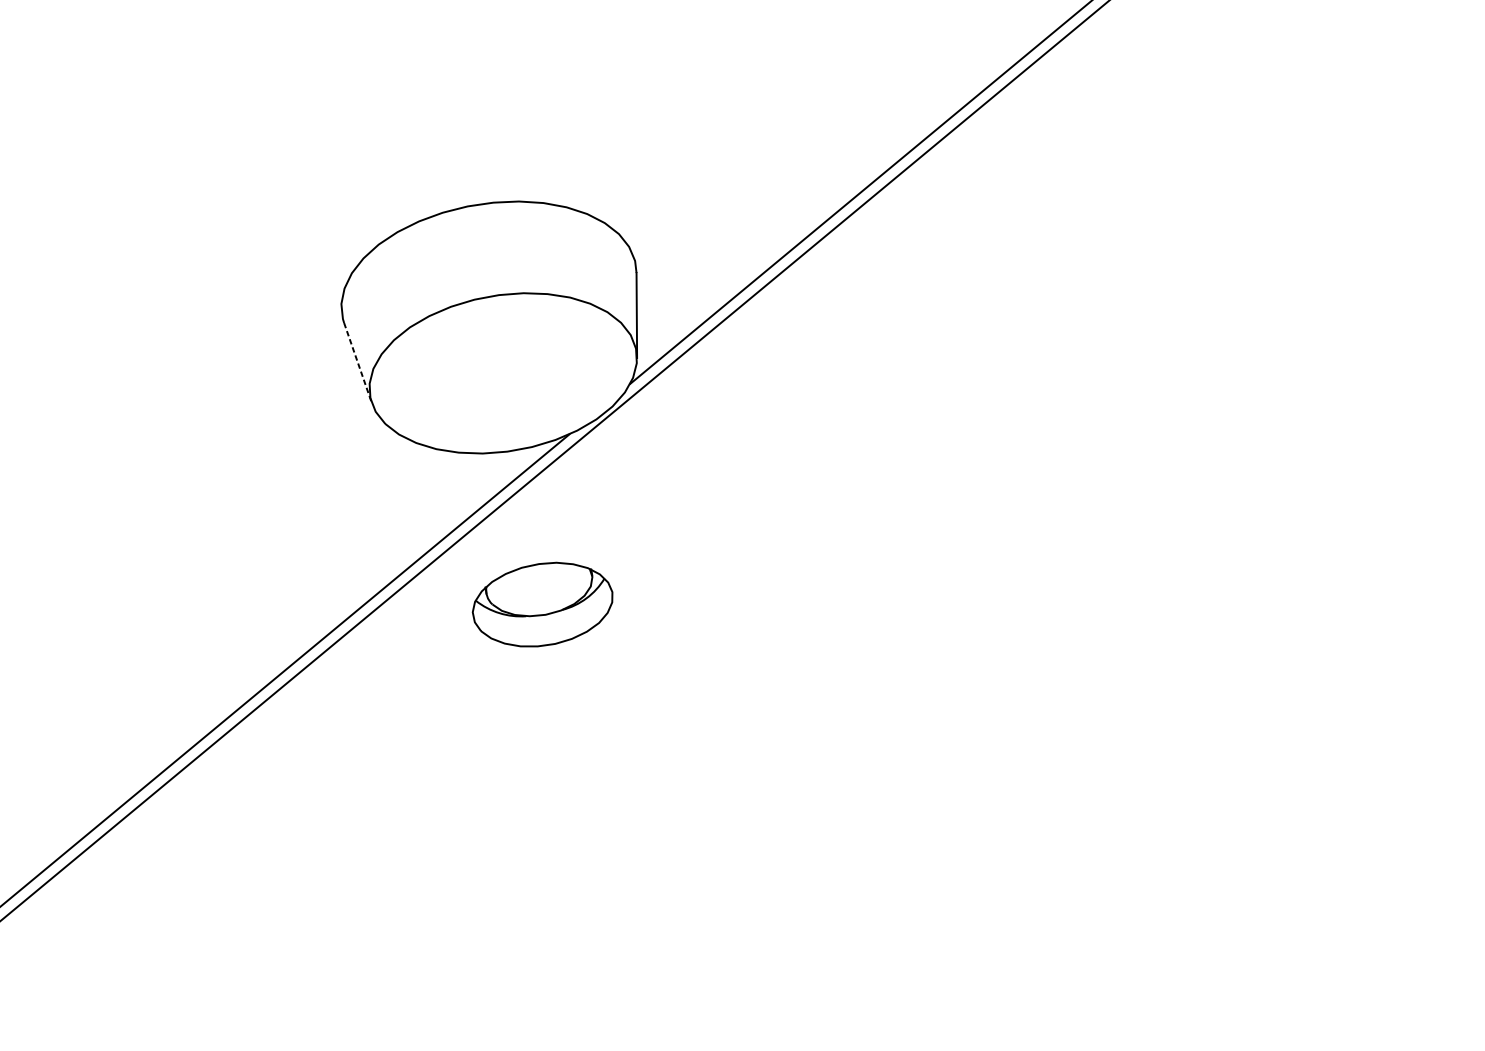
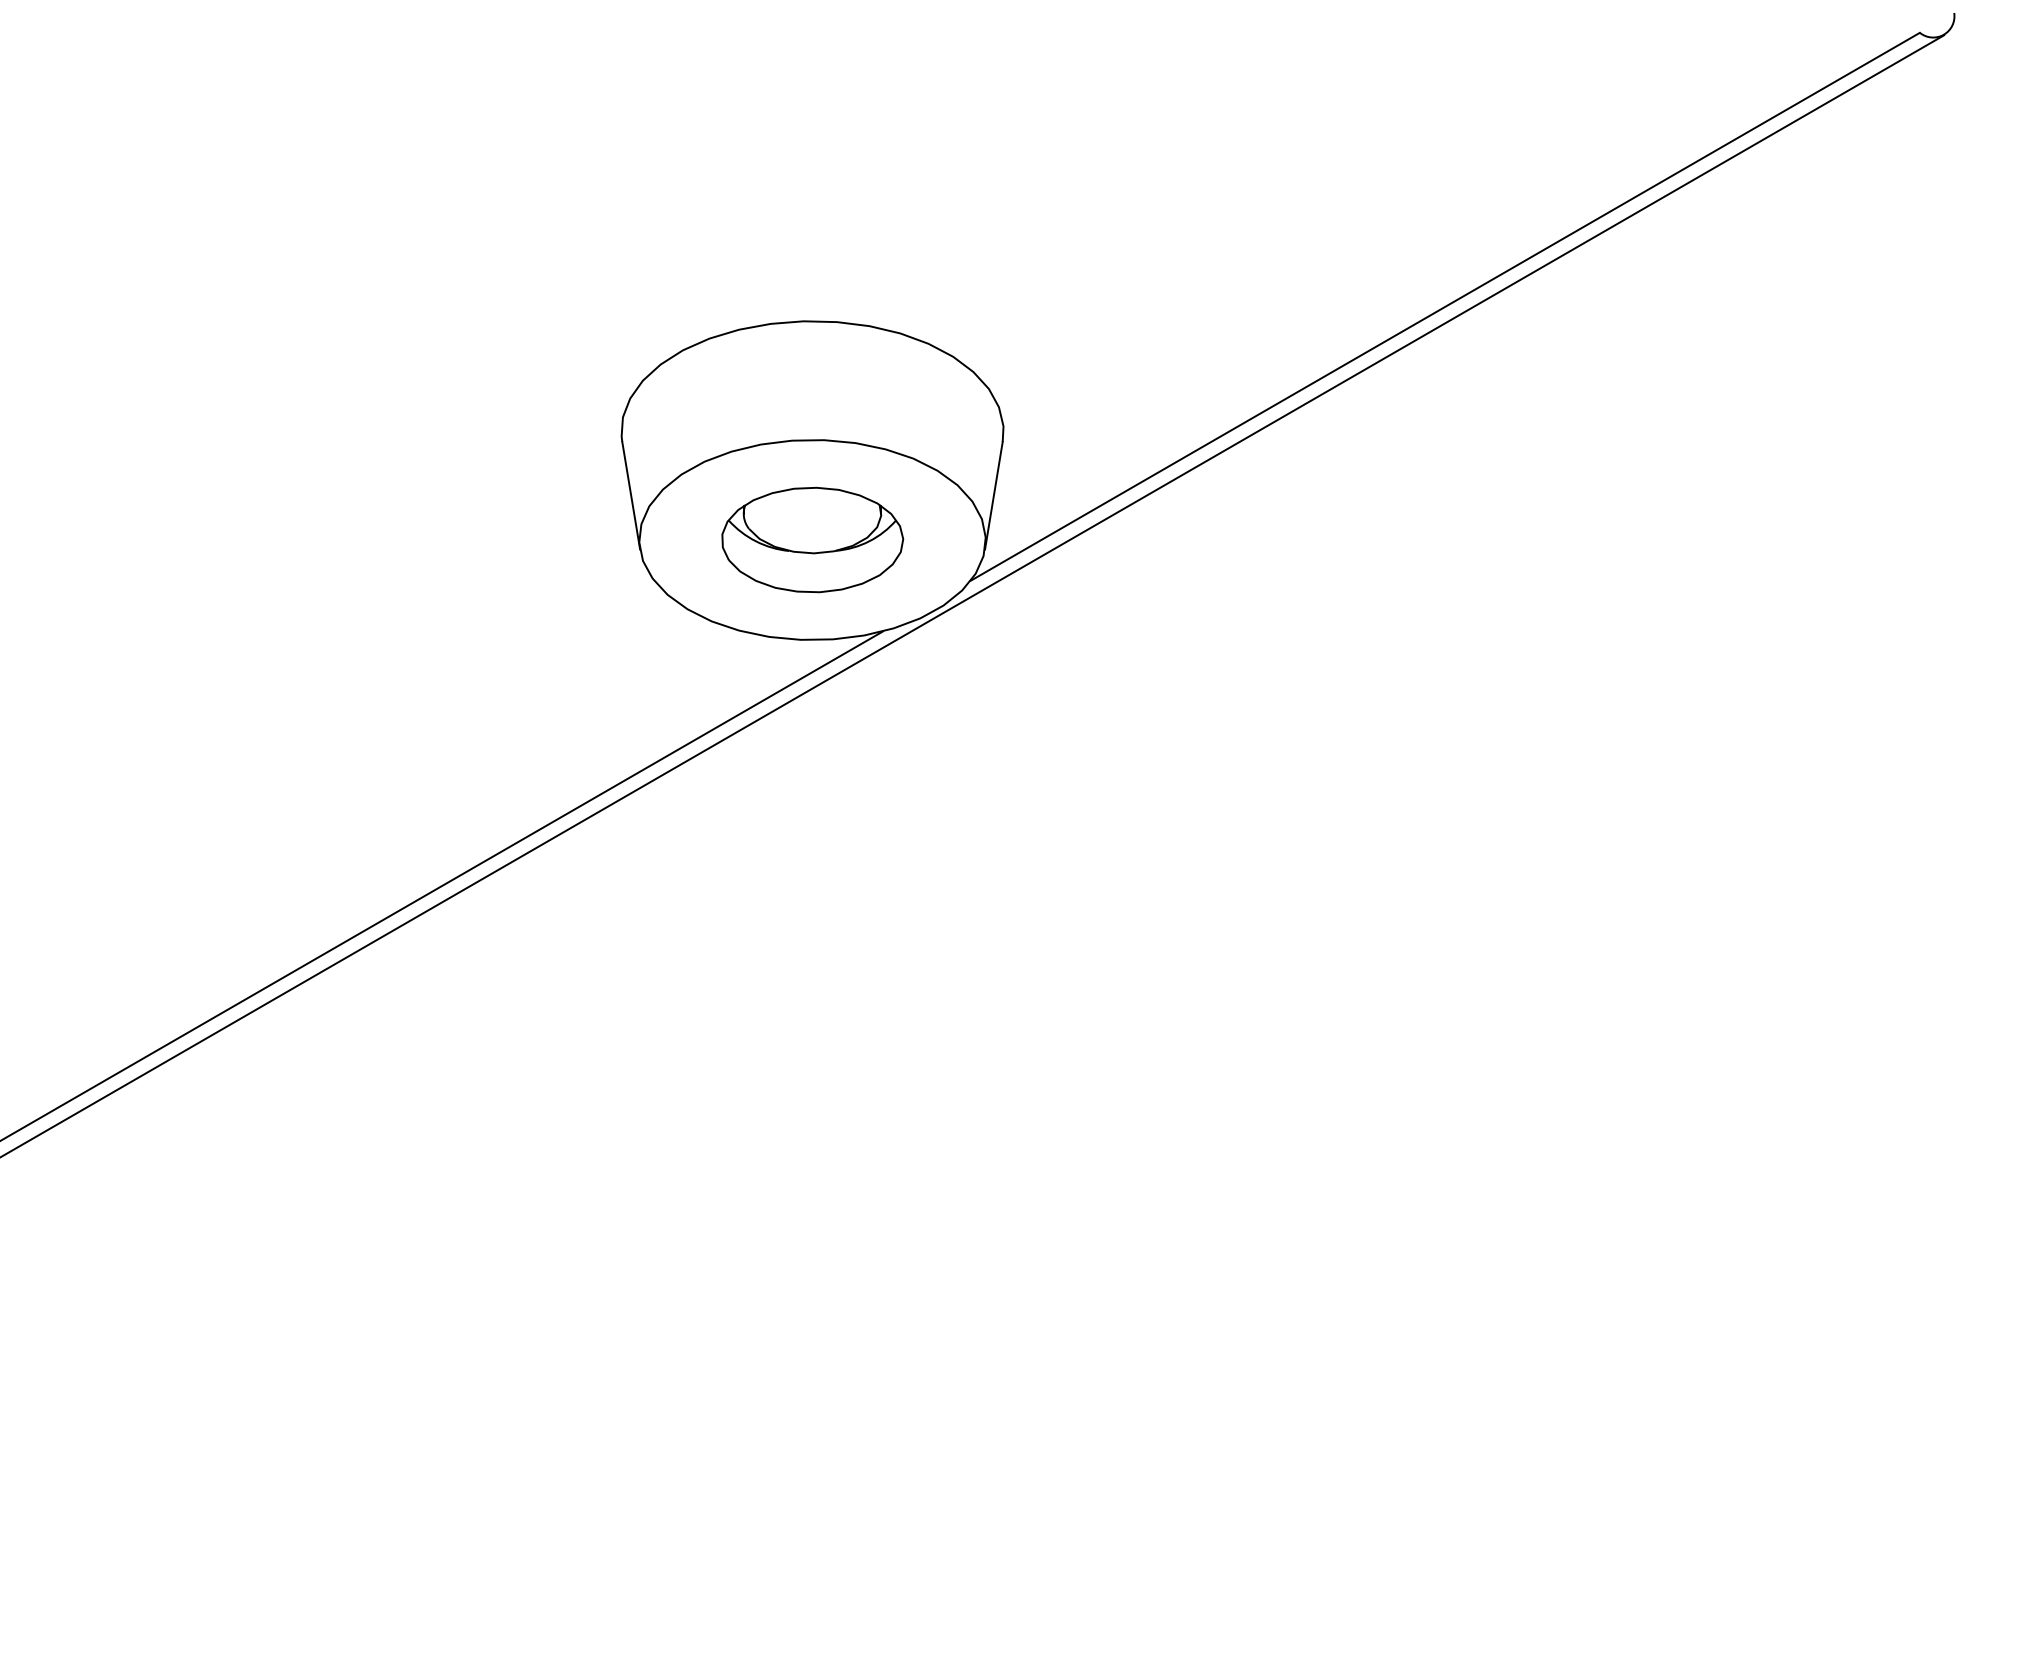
line: (358, 363) -> (631, 496), dashed -> solid
part: (542, 604) -> (812, 539), moved

